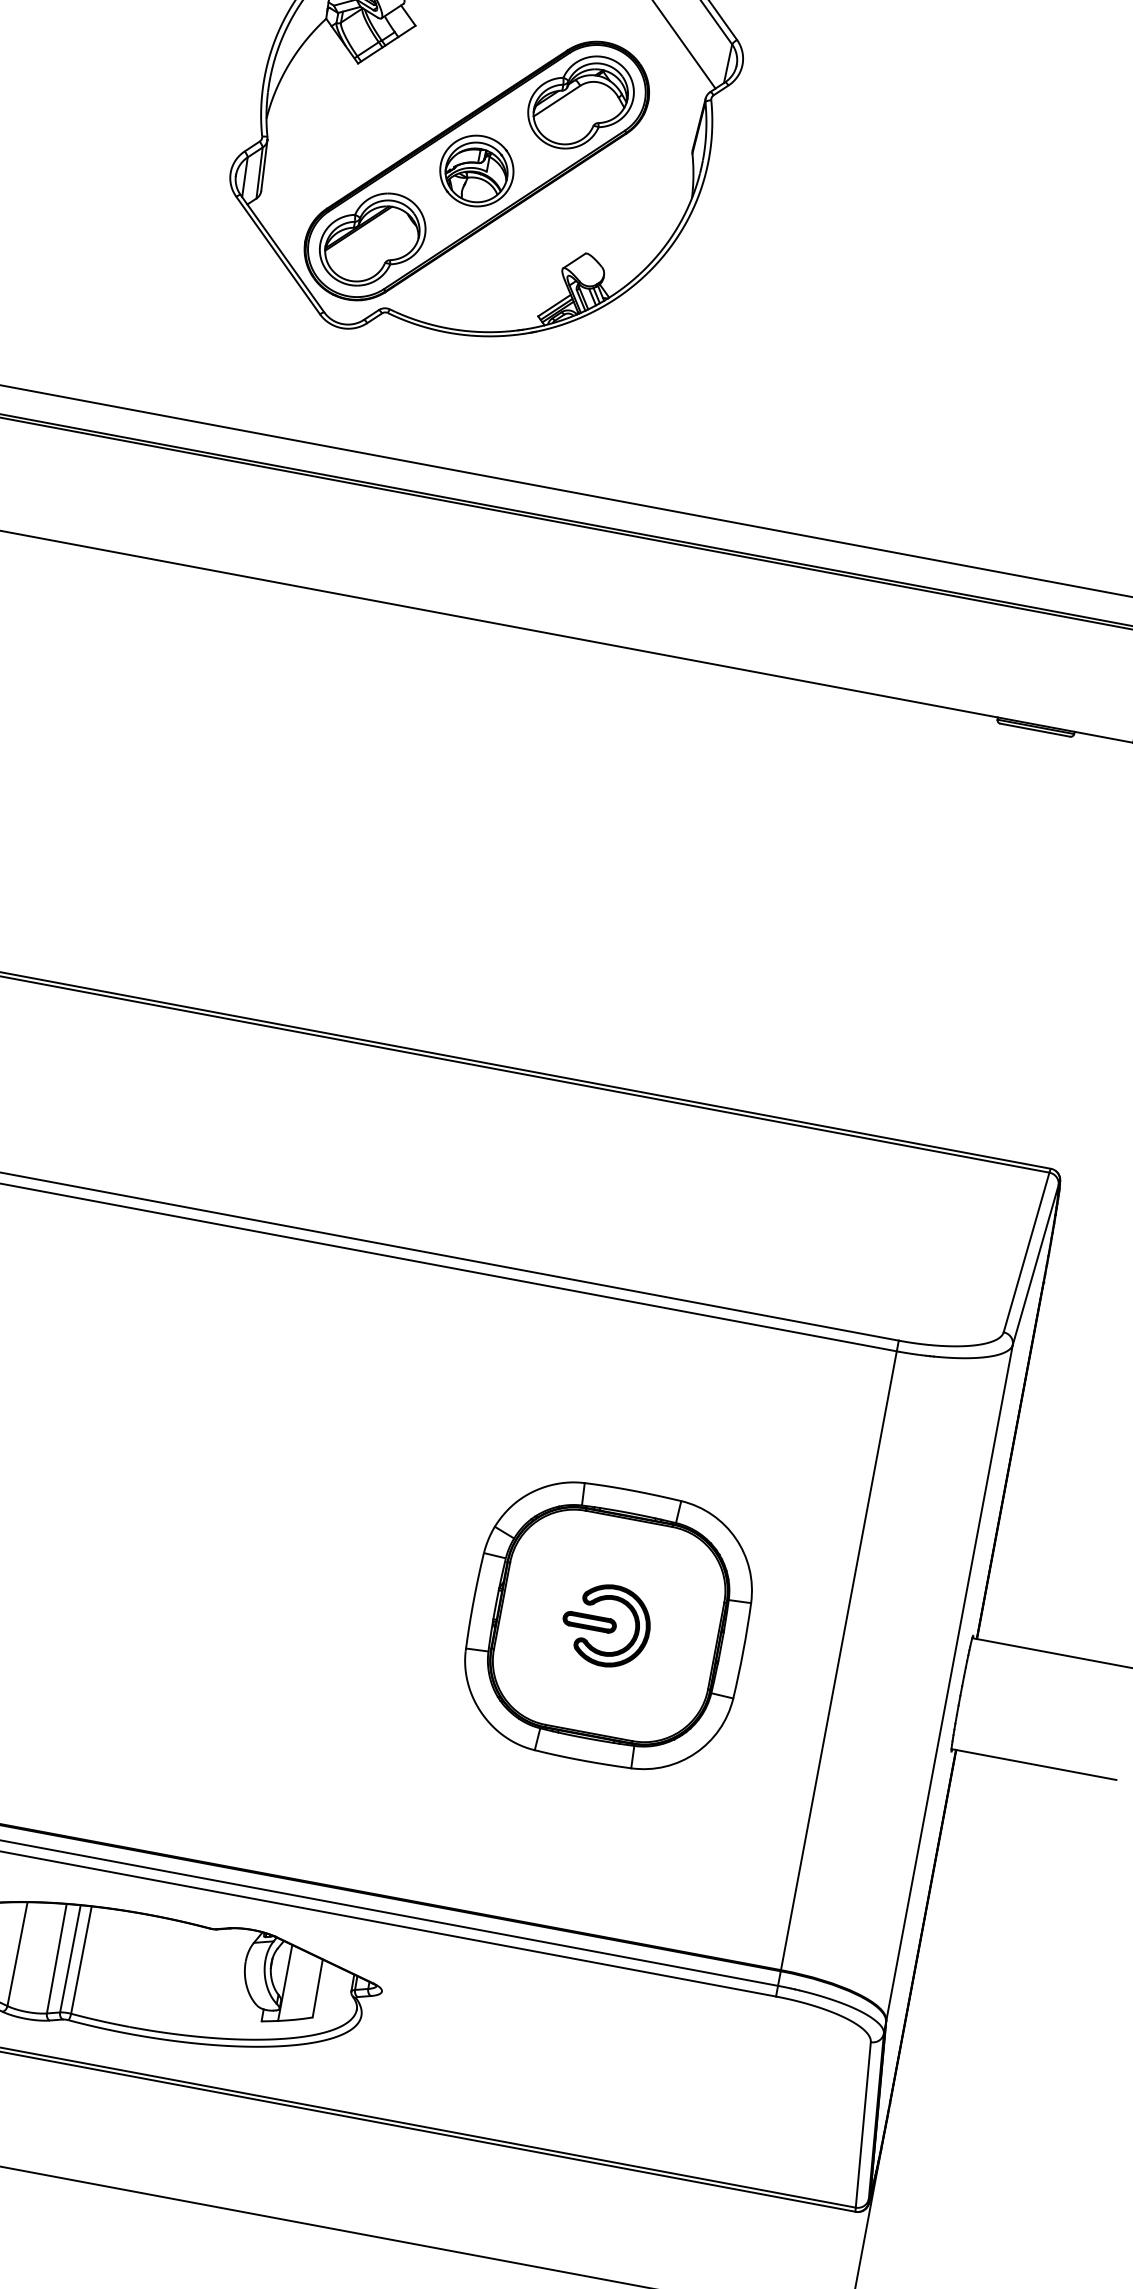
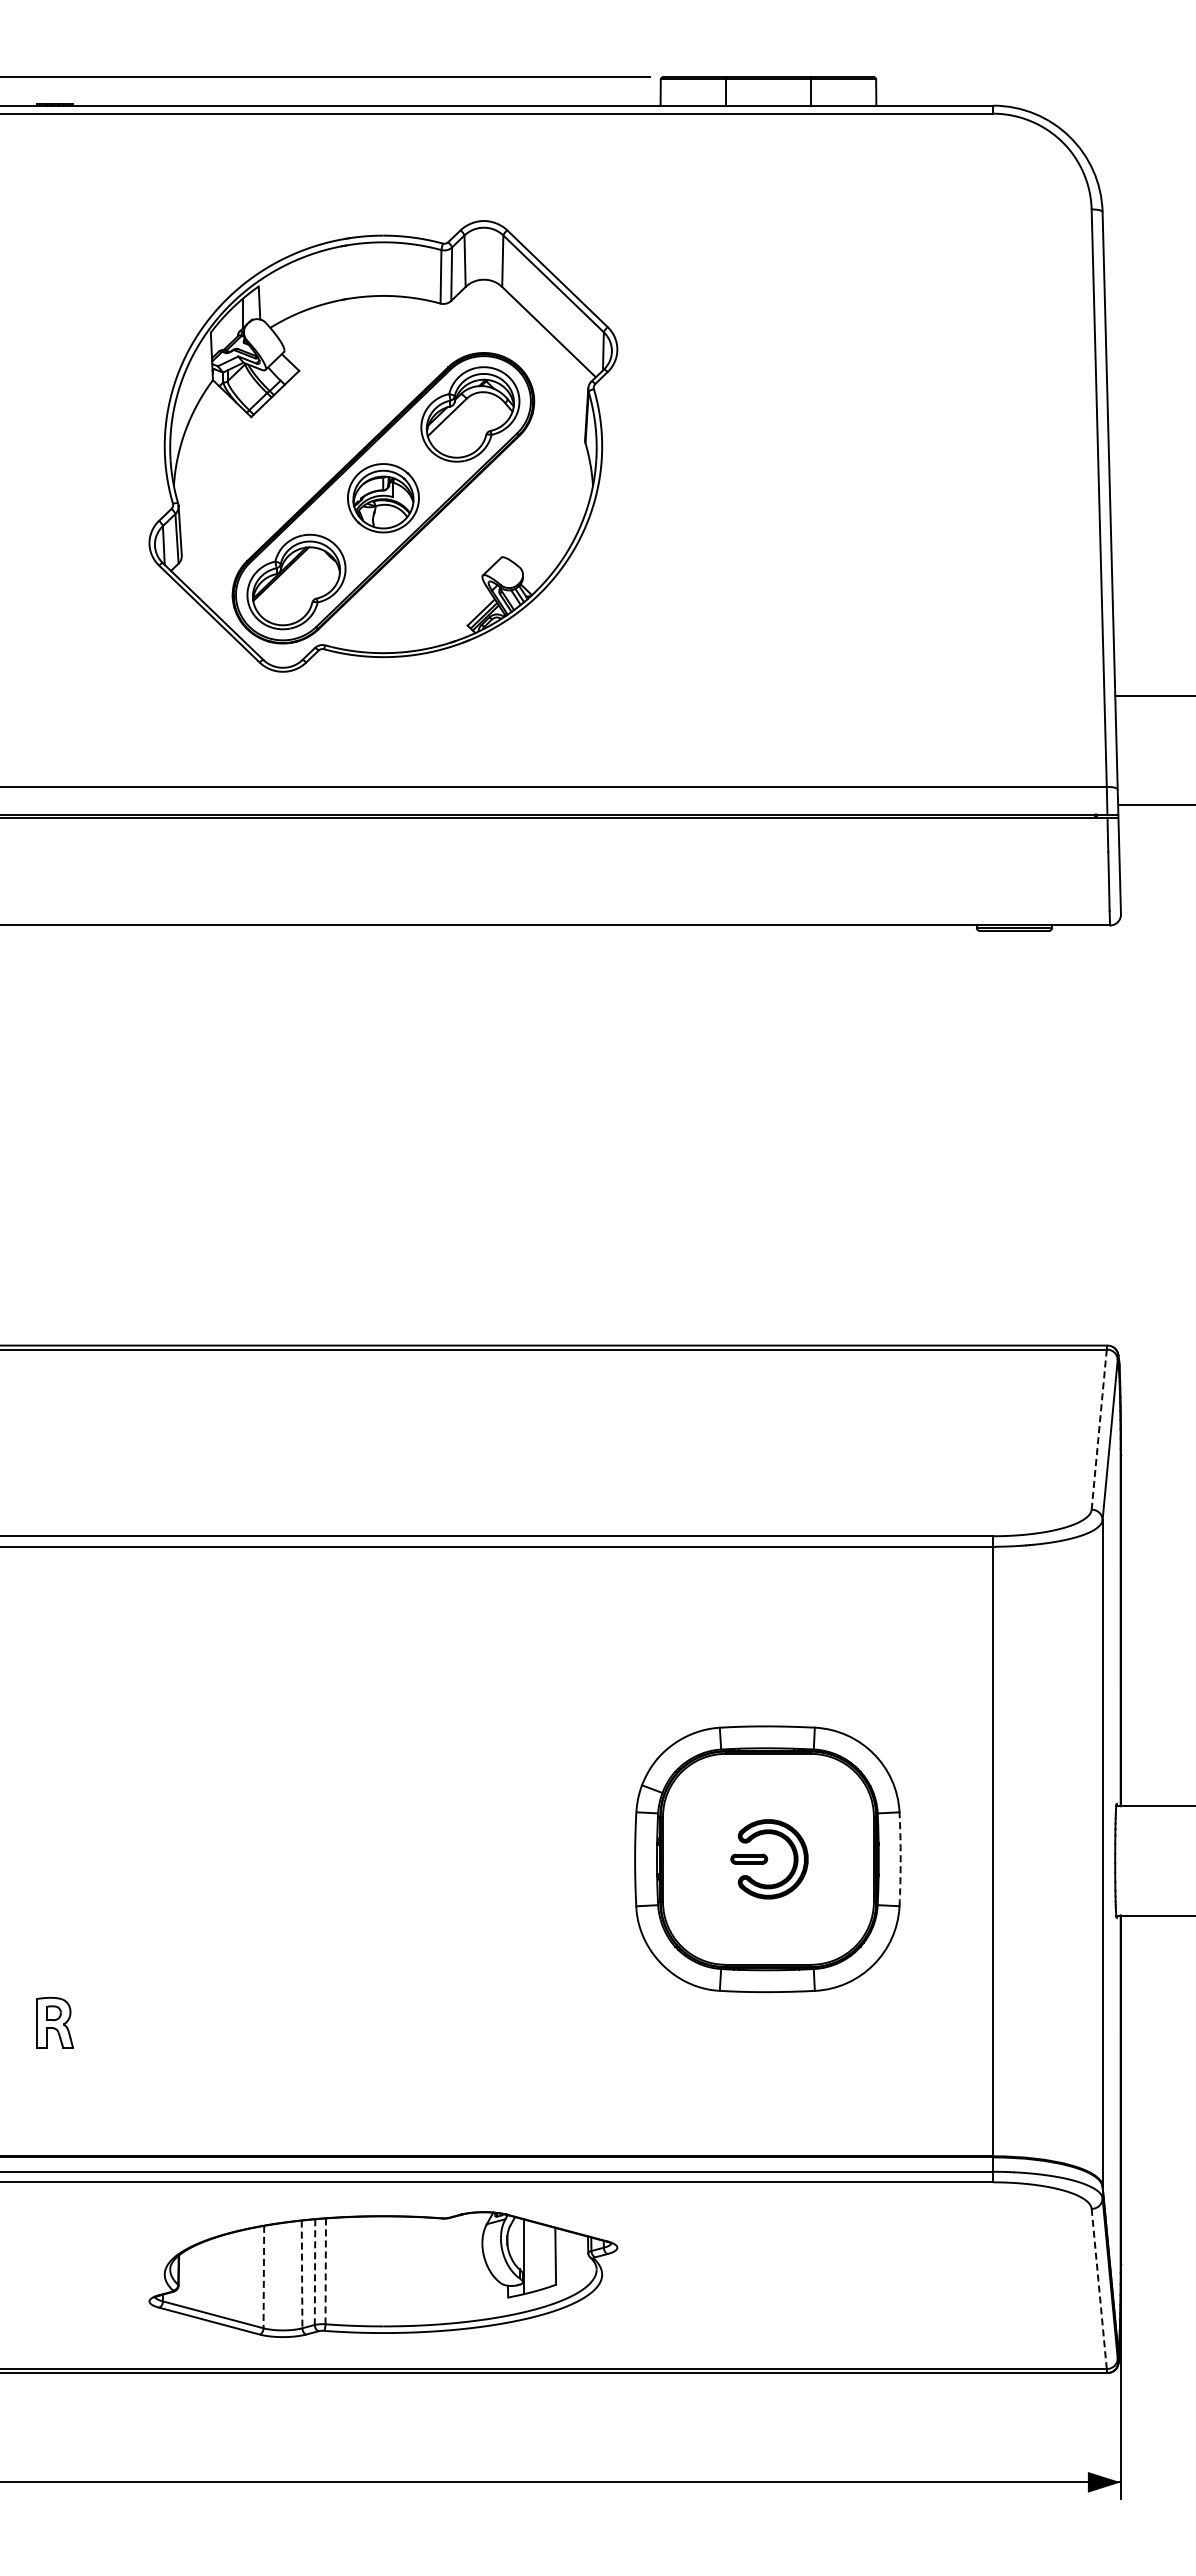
line: (1026, 1253) -> (1099, 1430), solid -> dashed
part: (589, 1621) -> (748, 1858), size x0.7
arc: (743, 1651) -> (900, 1859), solid -> dashed
line: (17, 1954) -> (263, 2277), solid -> dashed
line: (57, 1958) -> (302, 2274), solid -> dashed
line: (70, 1959) -> (315, 2272), solid -> dashed
line: (81, 1960) -> (325, 2271), solid -> dashed
line: (863, 2125) -> (1099, 2289), solid -> dashed

